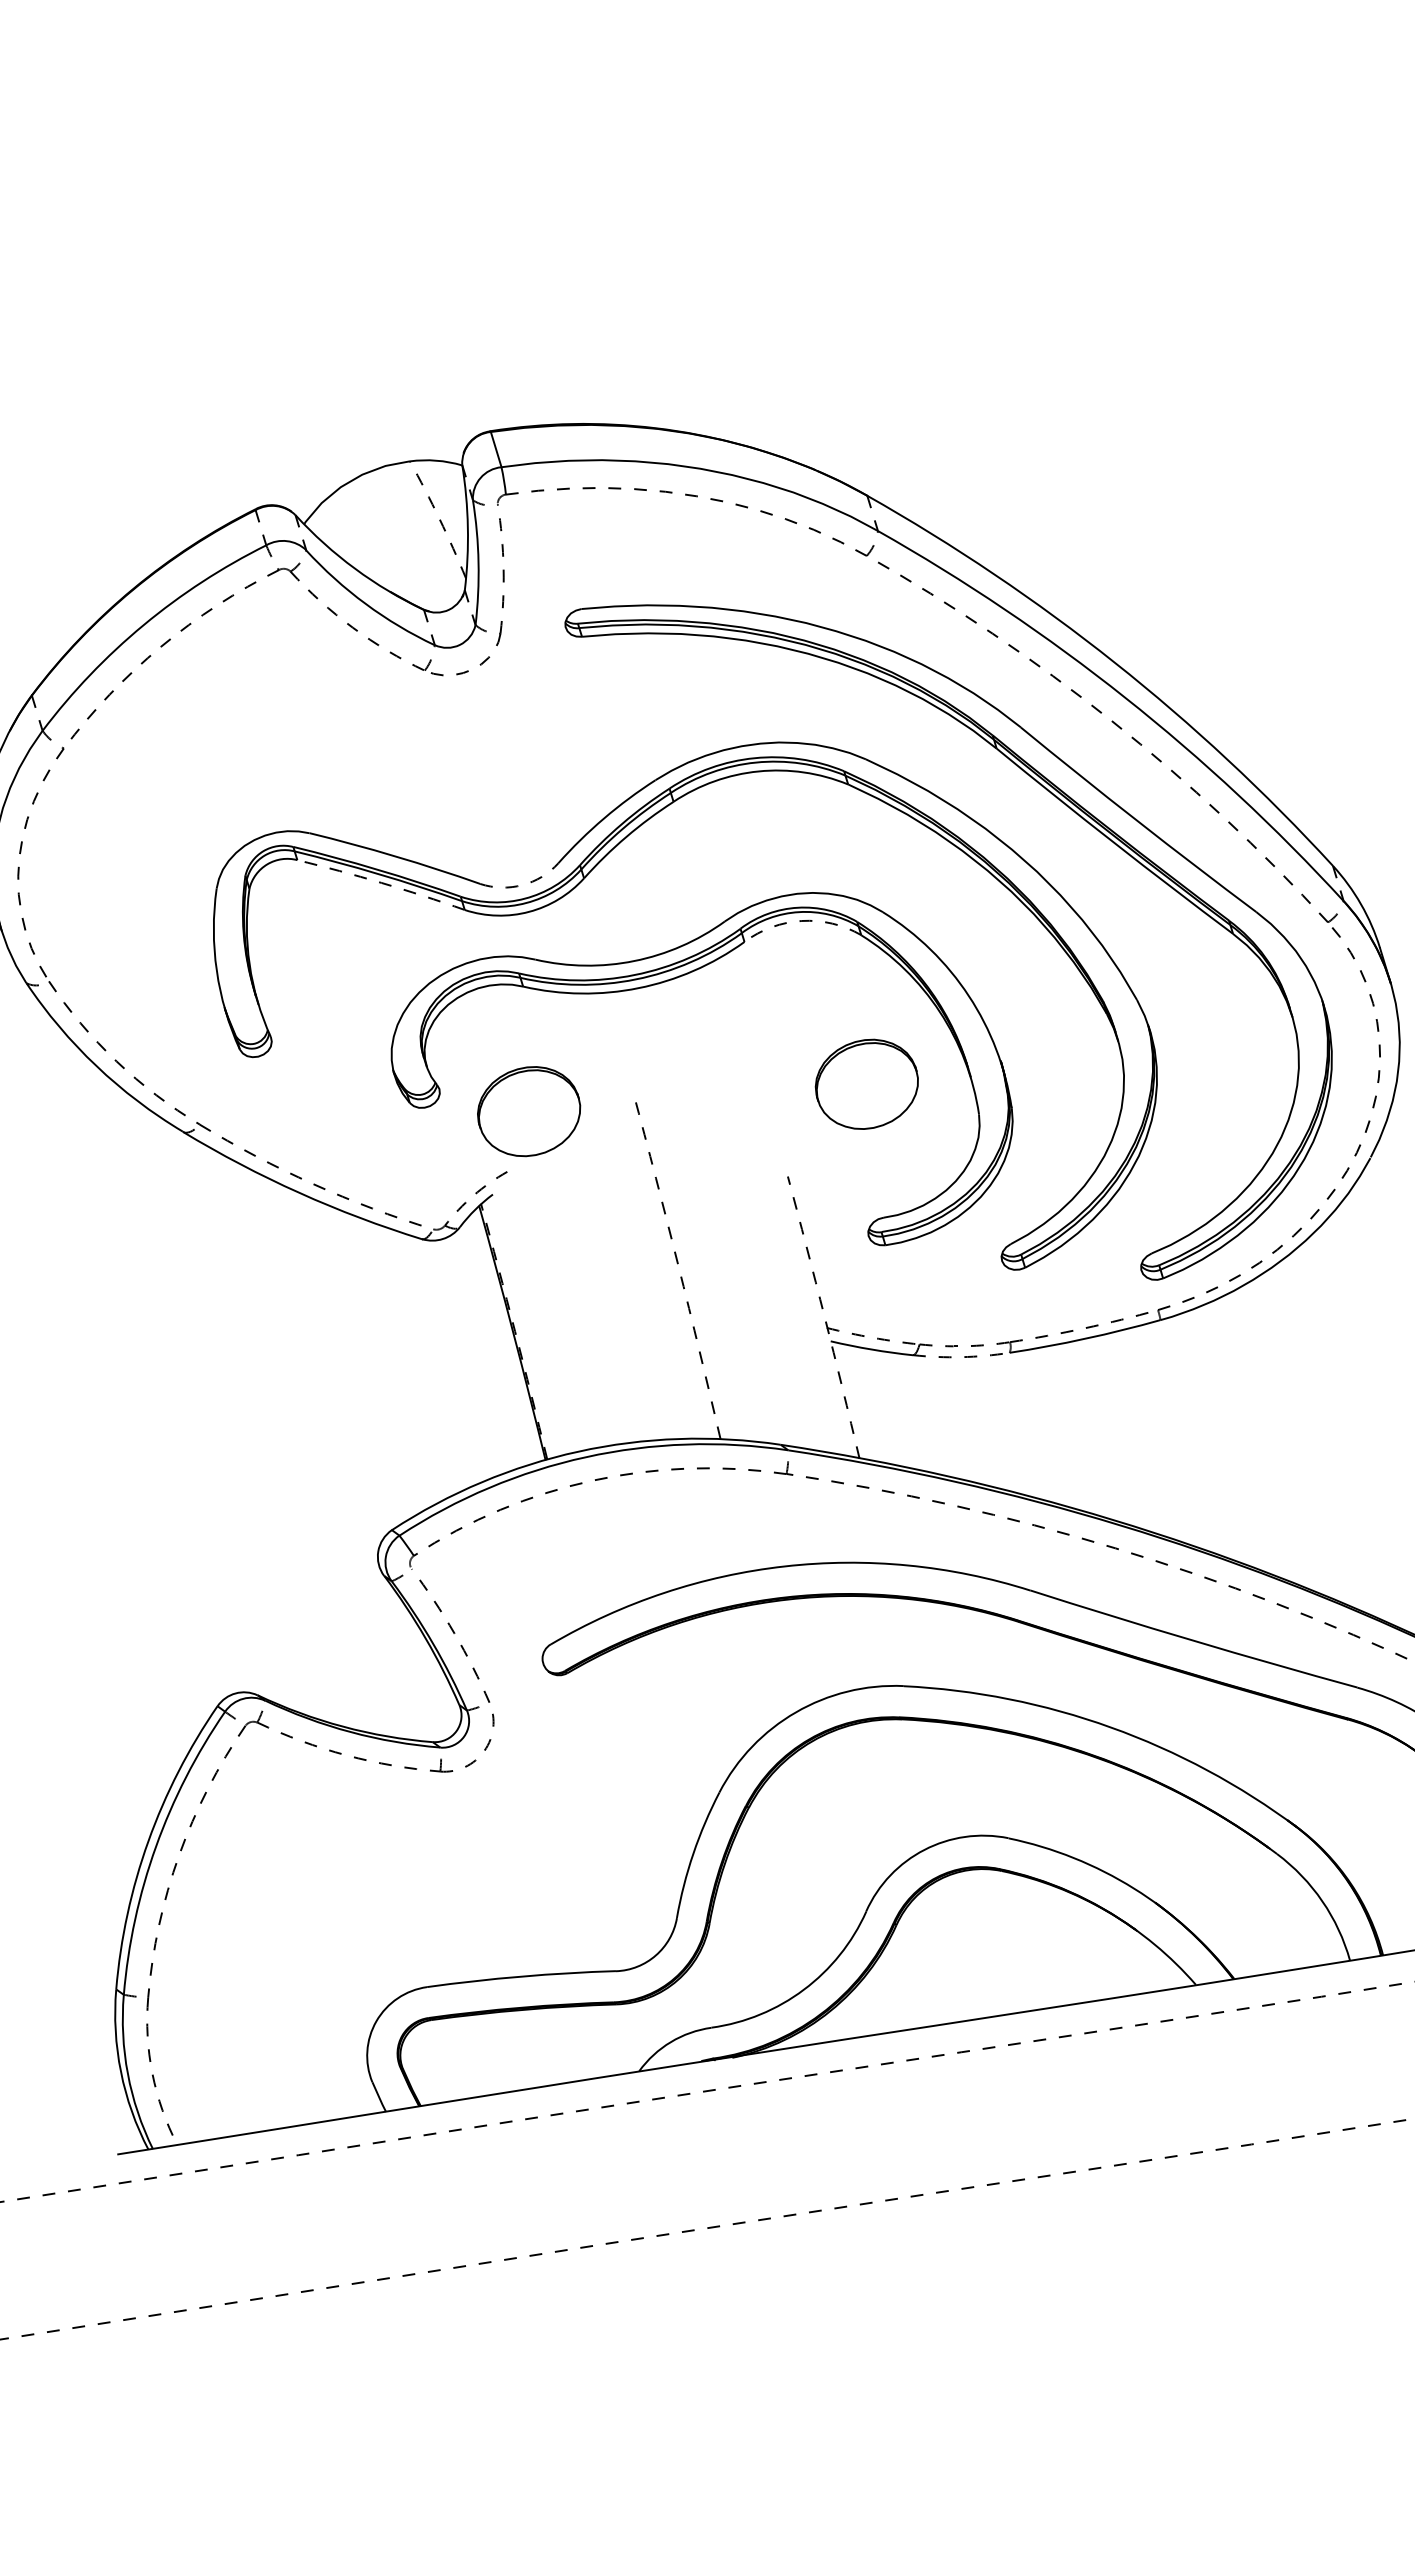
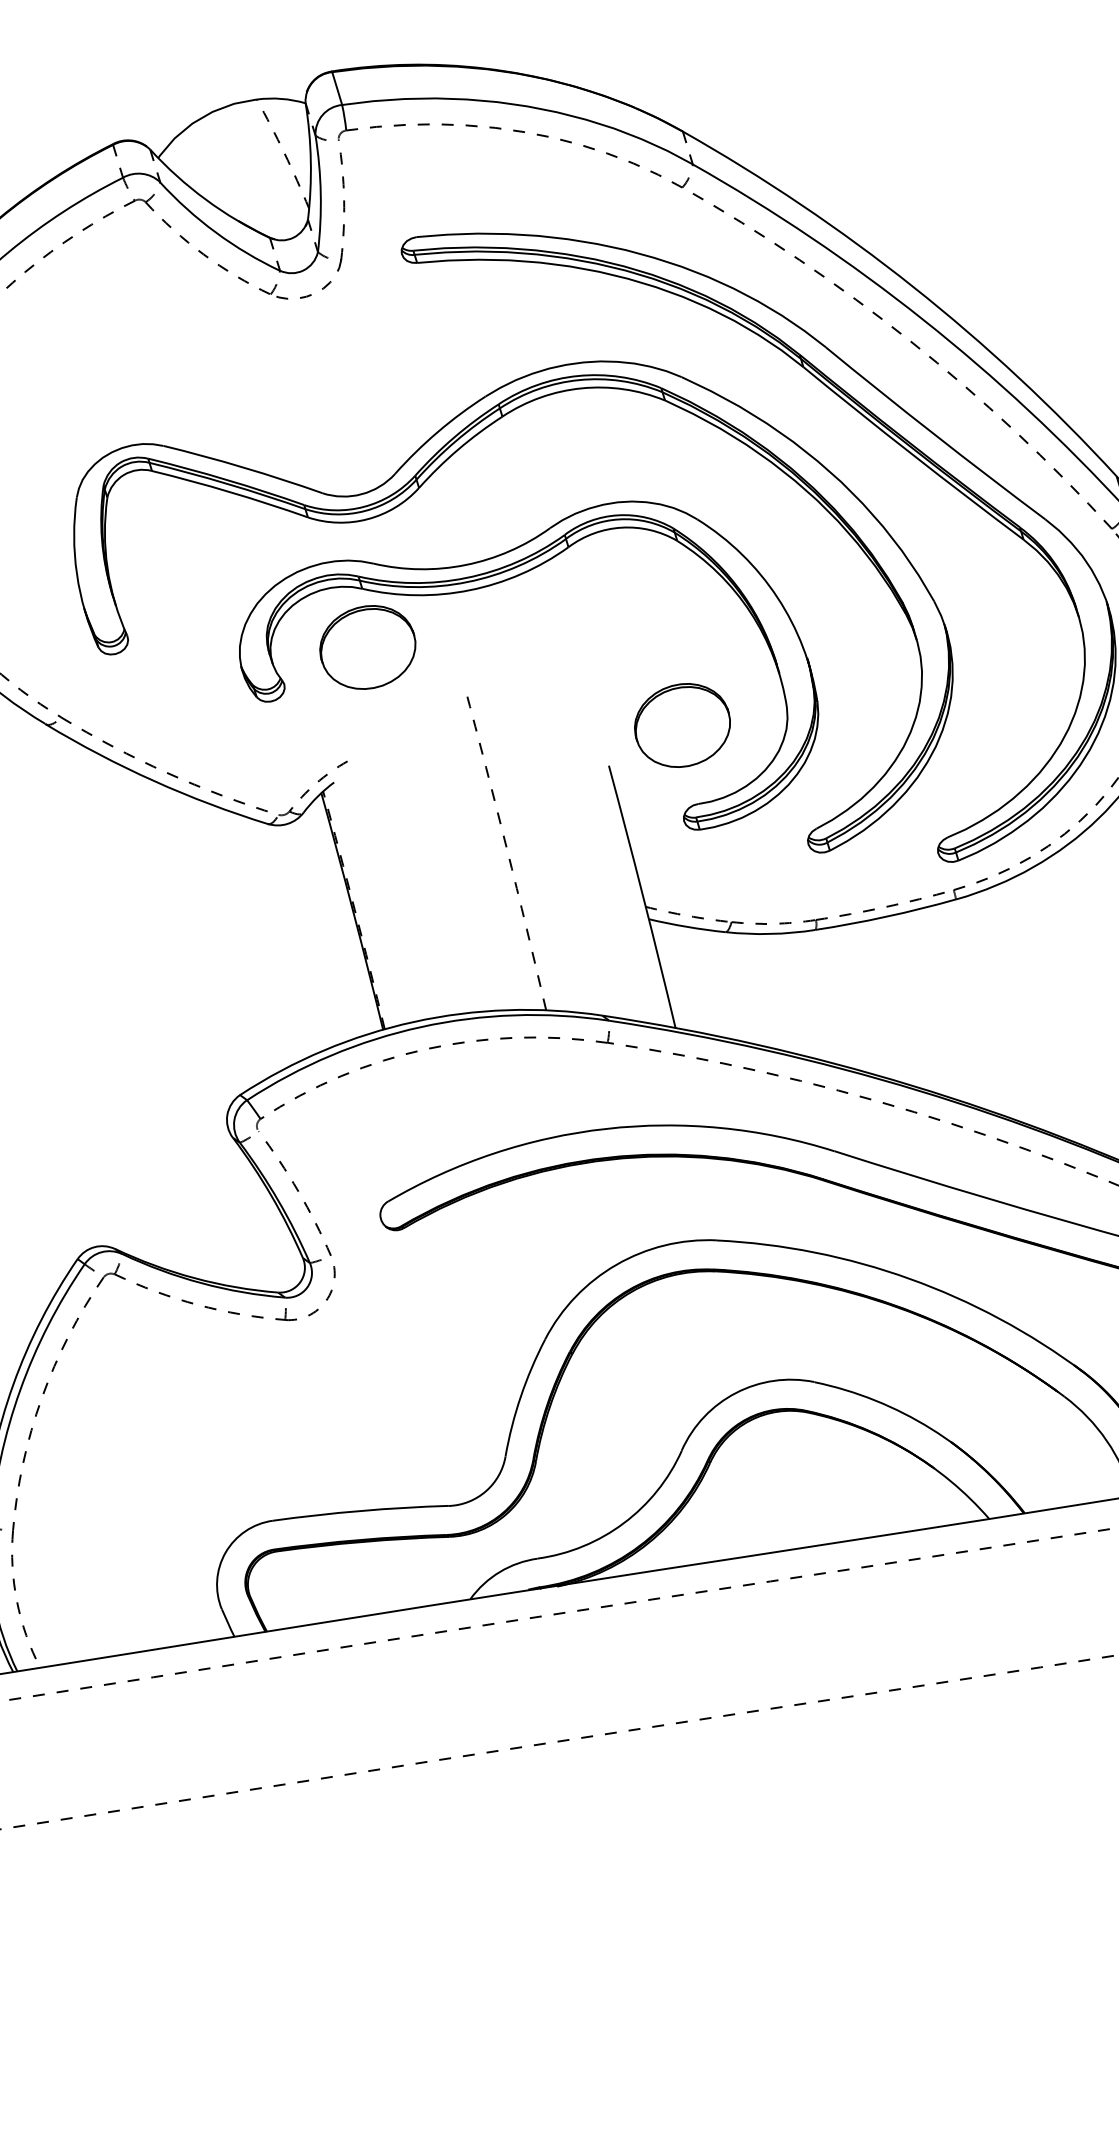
arc: (381, 882) -> (230, 491), dashed -> solid
arc: (522, 885) -> (361, 494), dashed -> solid
arc: (801, 920) -> (621, 527), dashed -> solid
part: (866, 1083) -> (682, 724), moved
part: (529, 1111) -> (368, 647), moved
arc: (824, 1317) -> (643, 897), dashed -> solid
arc: (961, 1357) -> (770, 934), dashed -> solid

